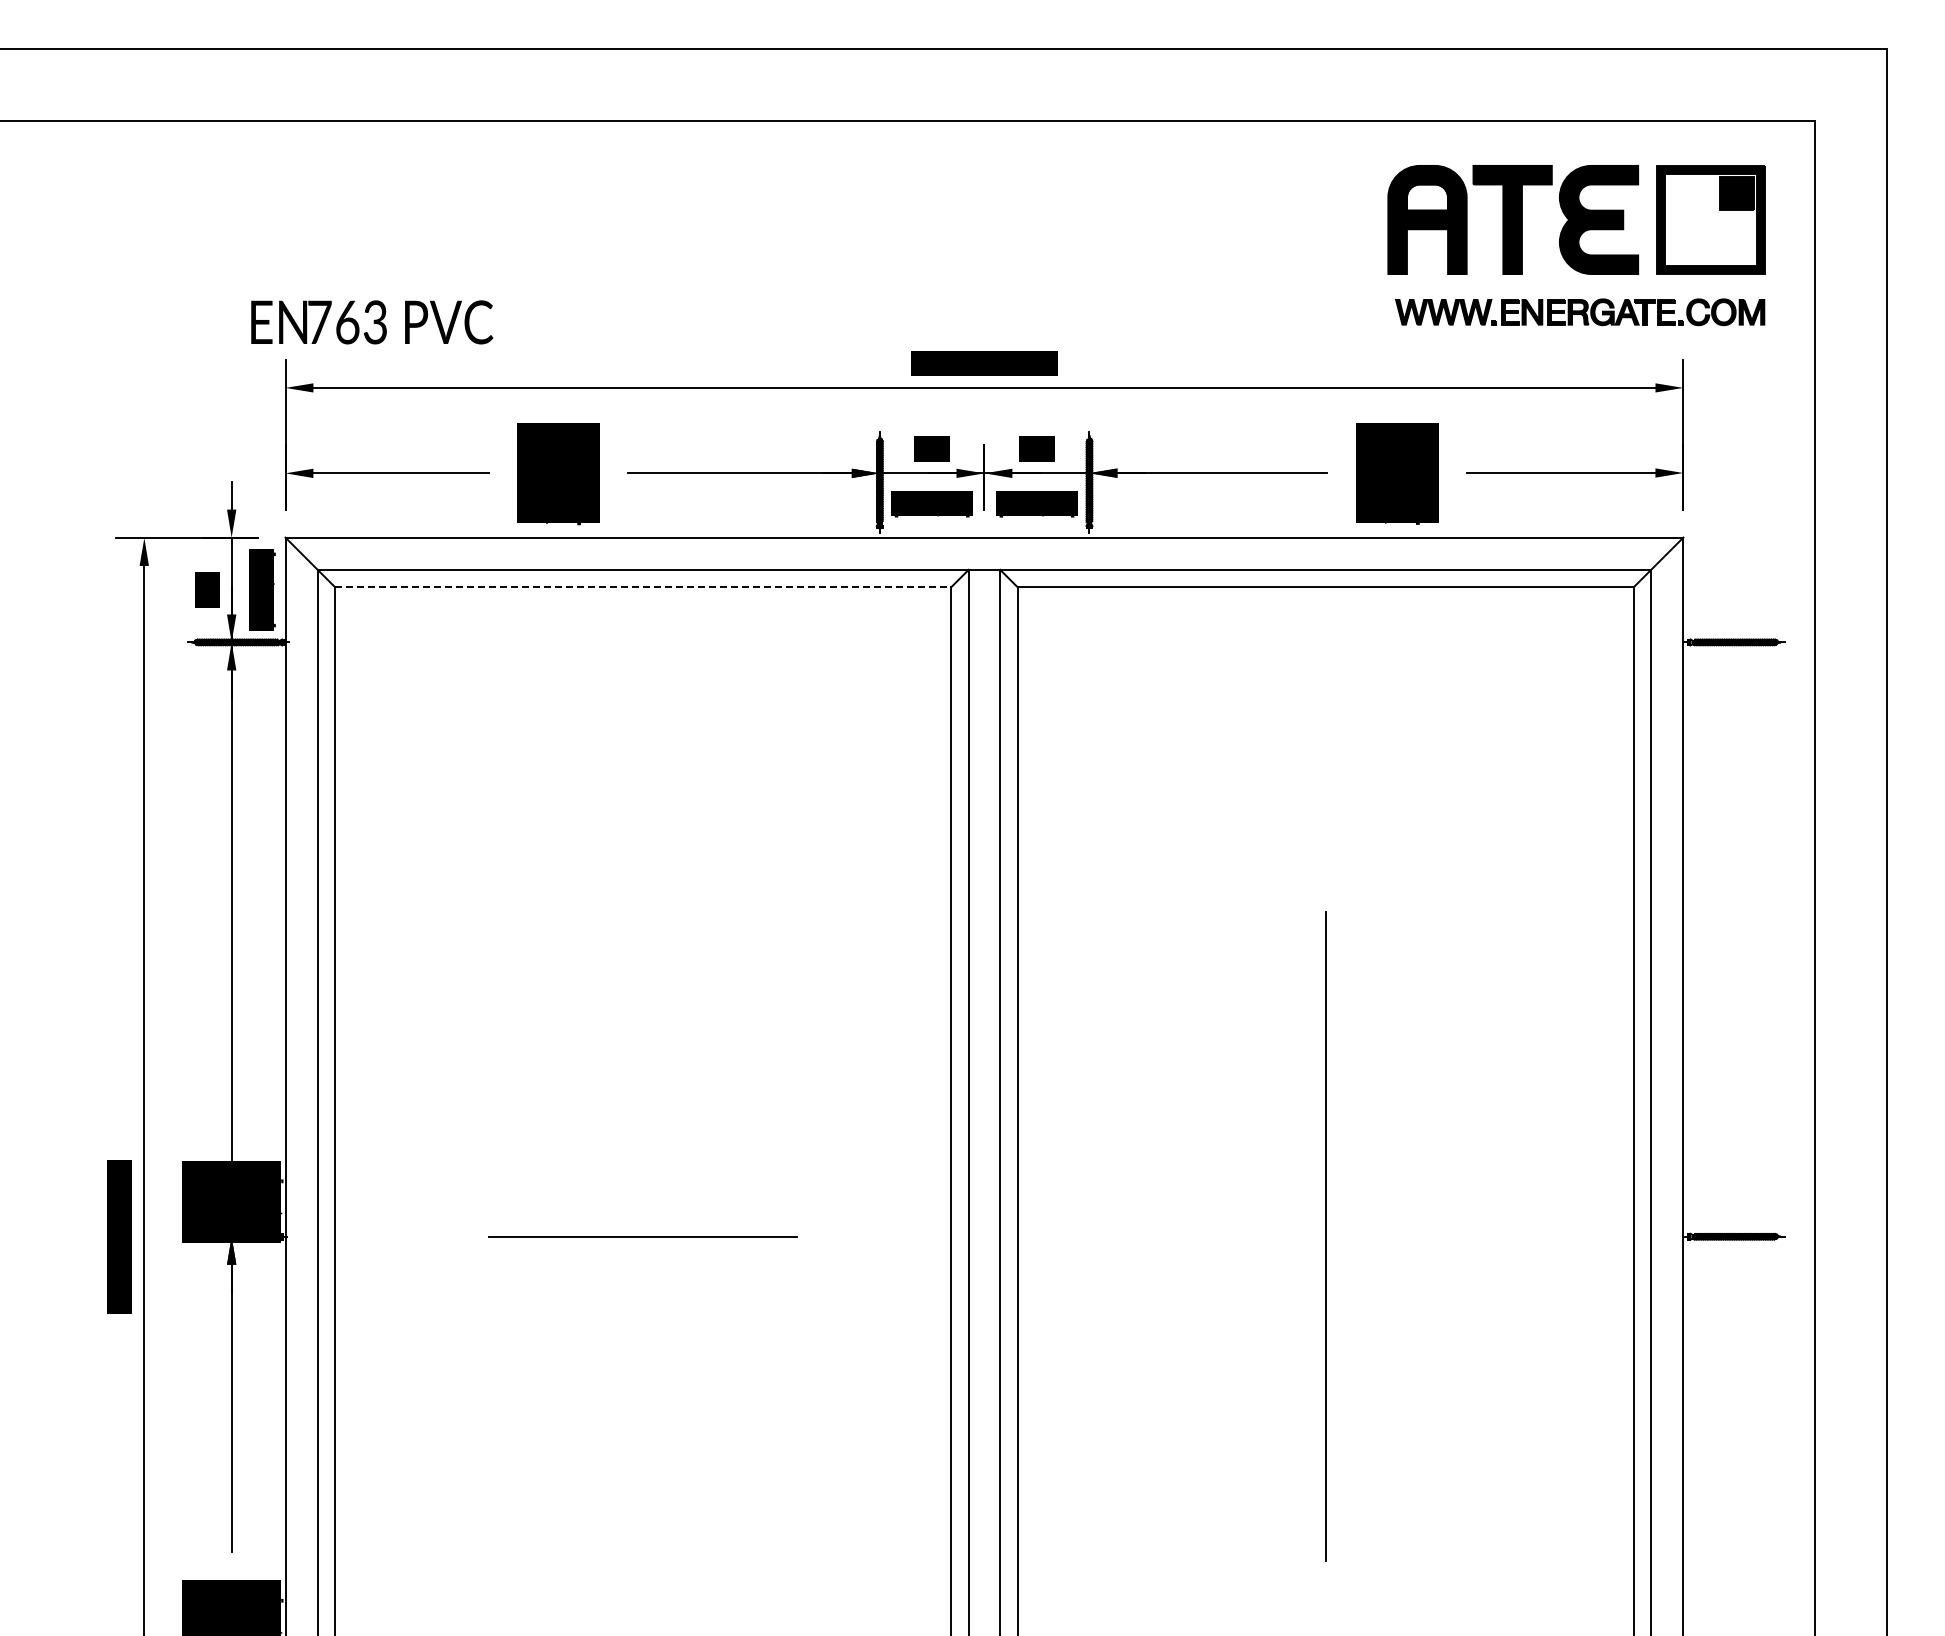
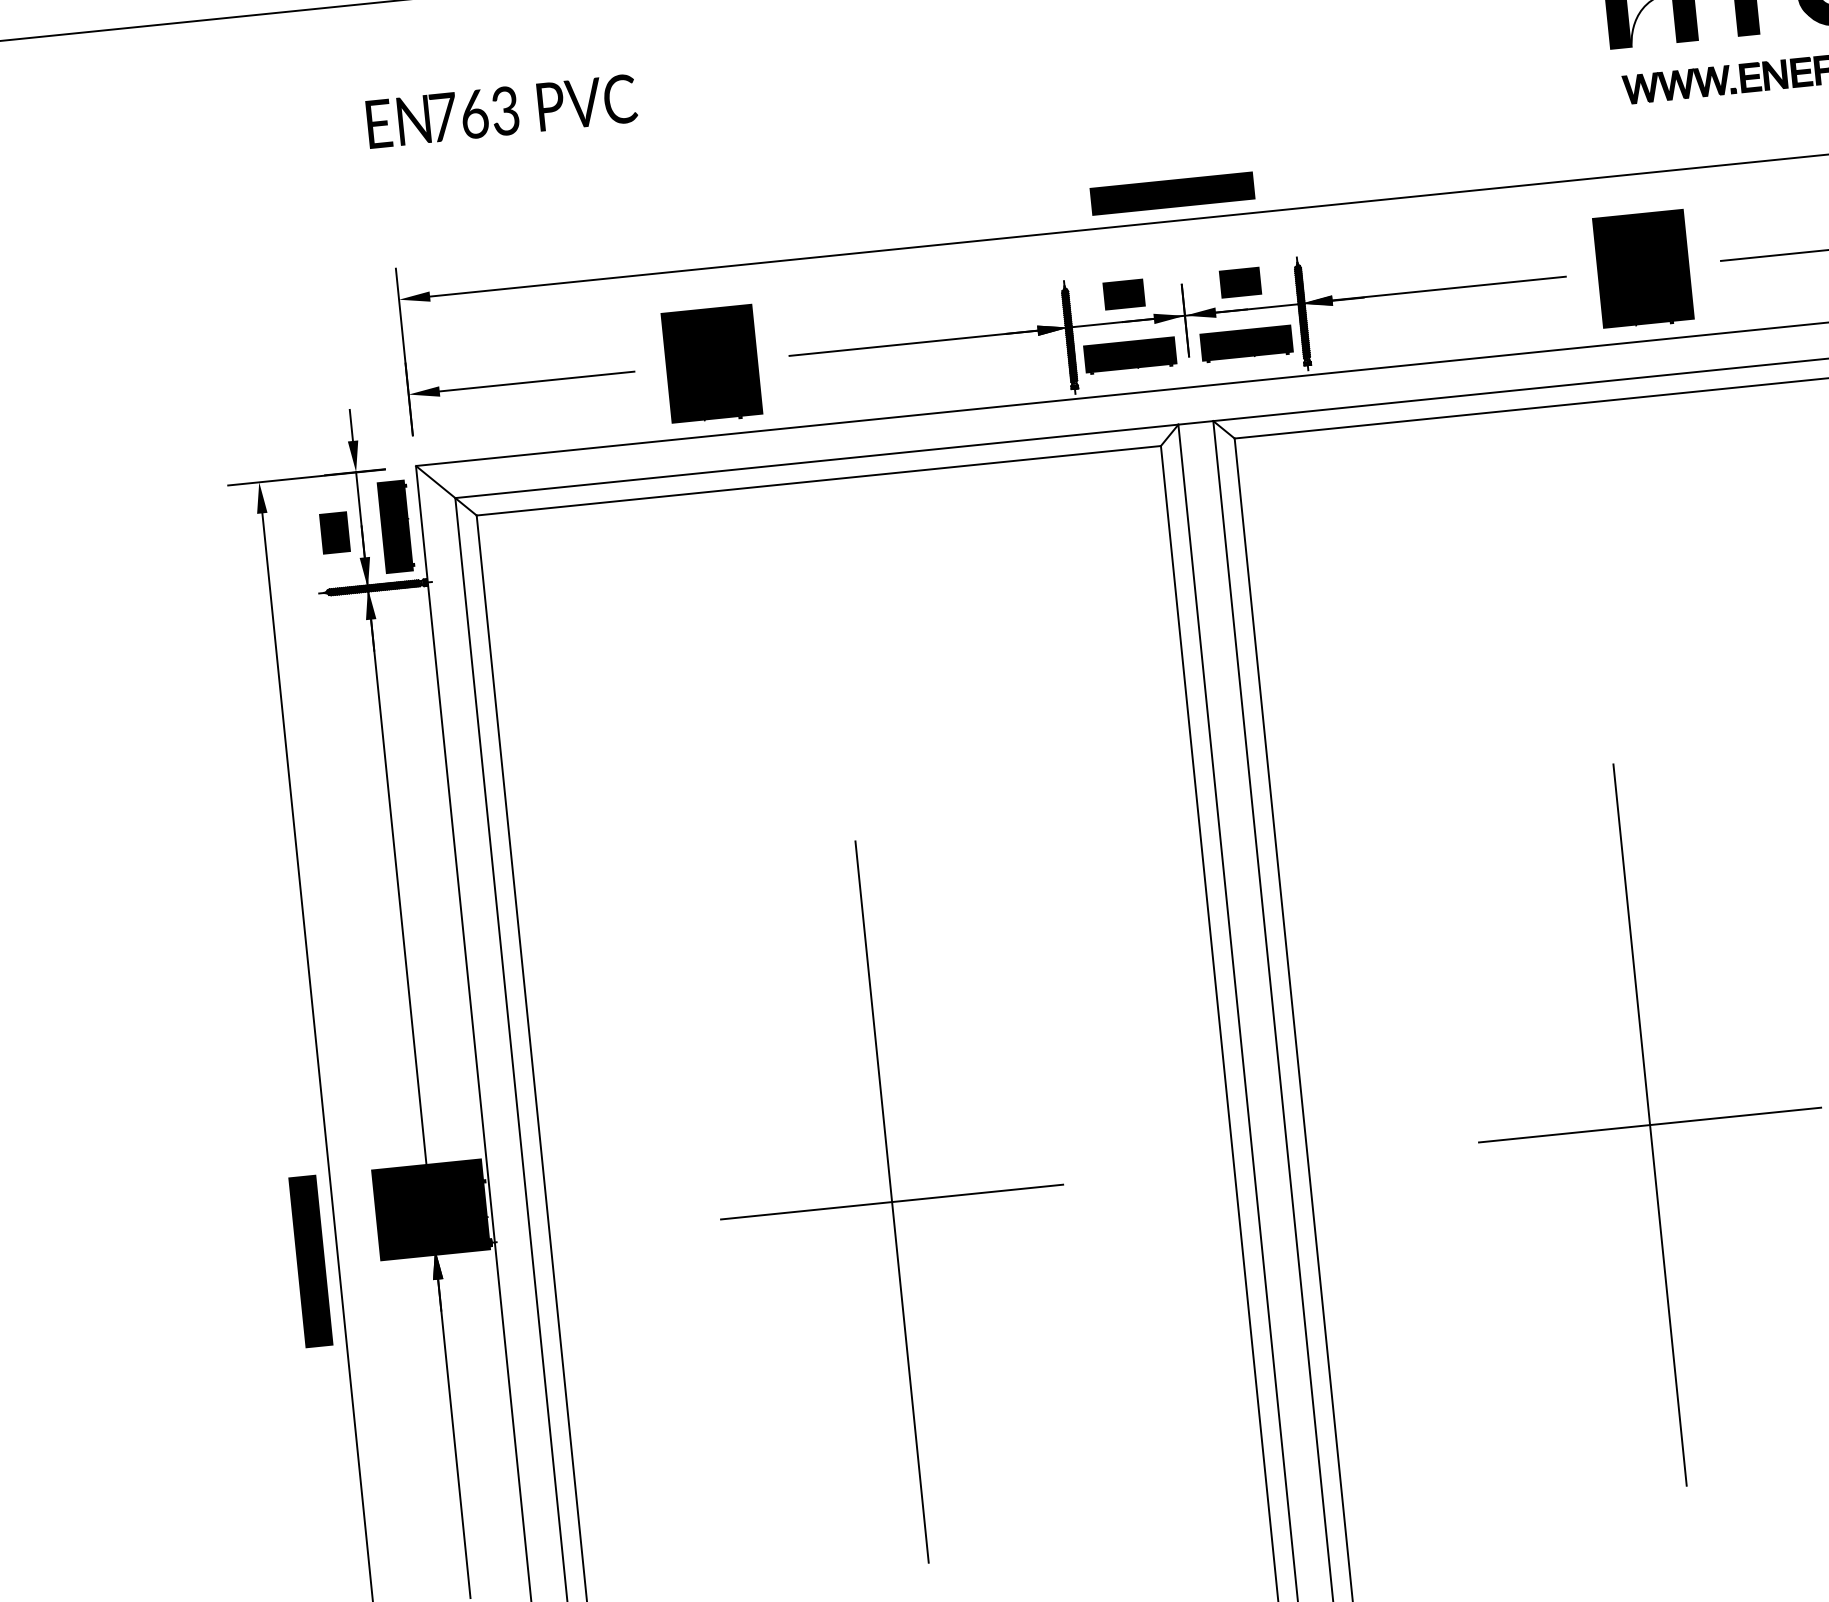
text: (372, 322) -> (502, 111), moved
line: (643, 587) -> (819, 481), dashed -> solid
line: (643, 1236) -> (892, 1201), added
line: (1325, 1236) -> (1649, 1124), added

